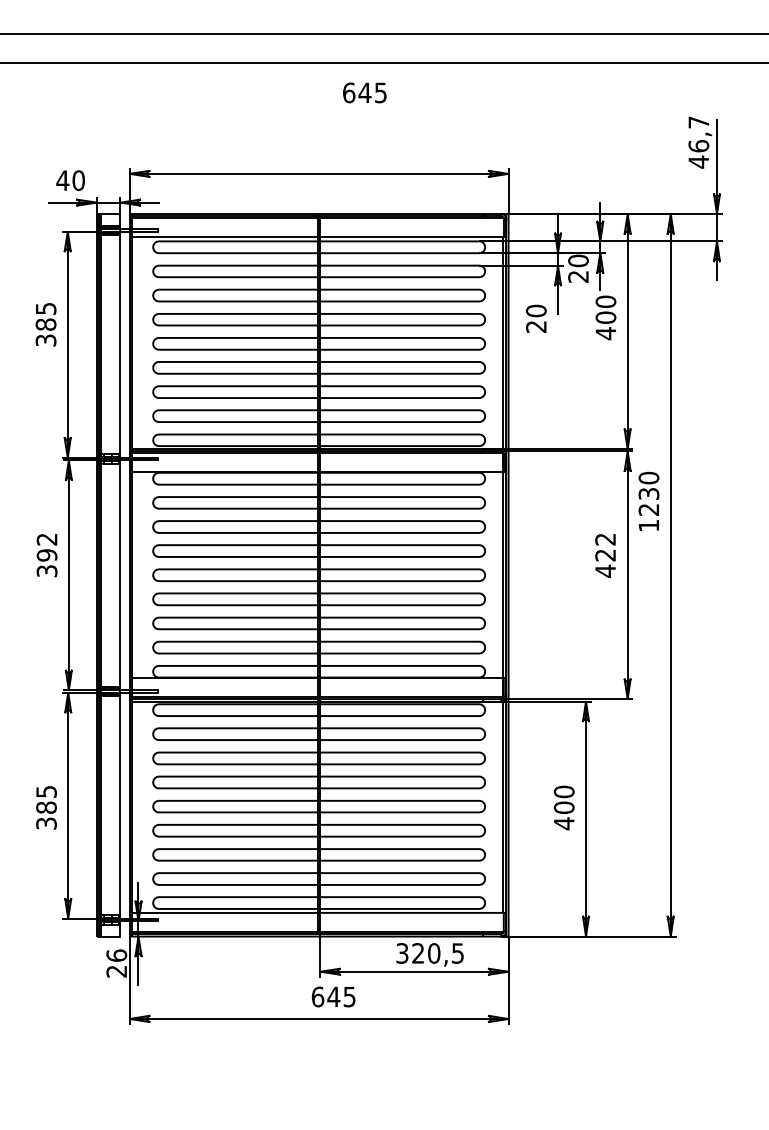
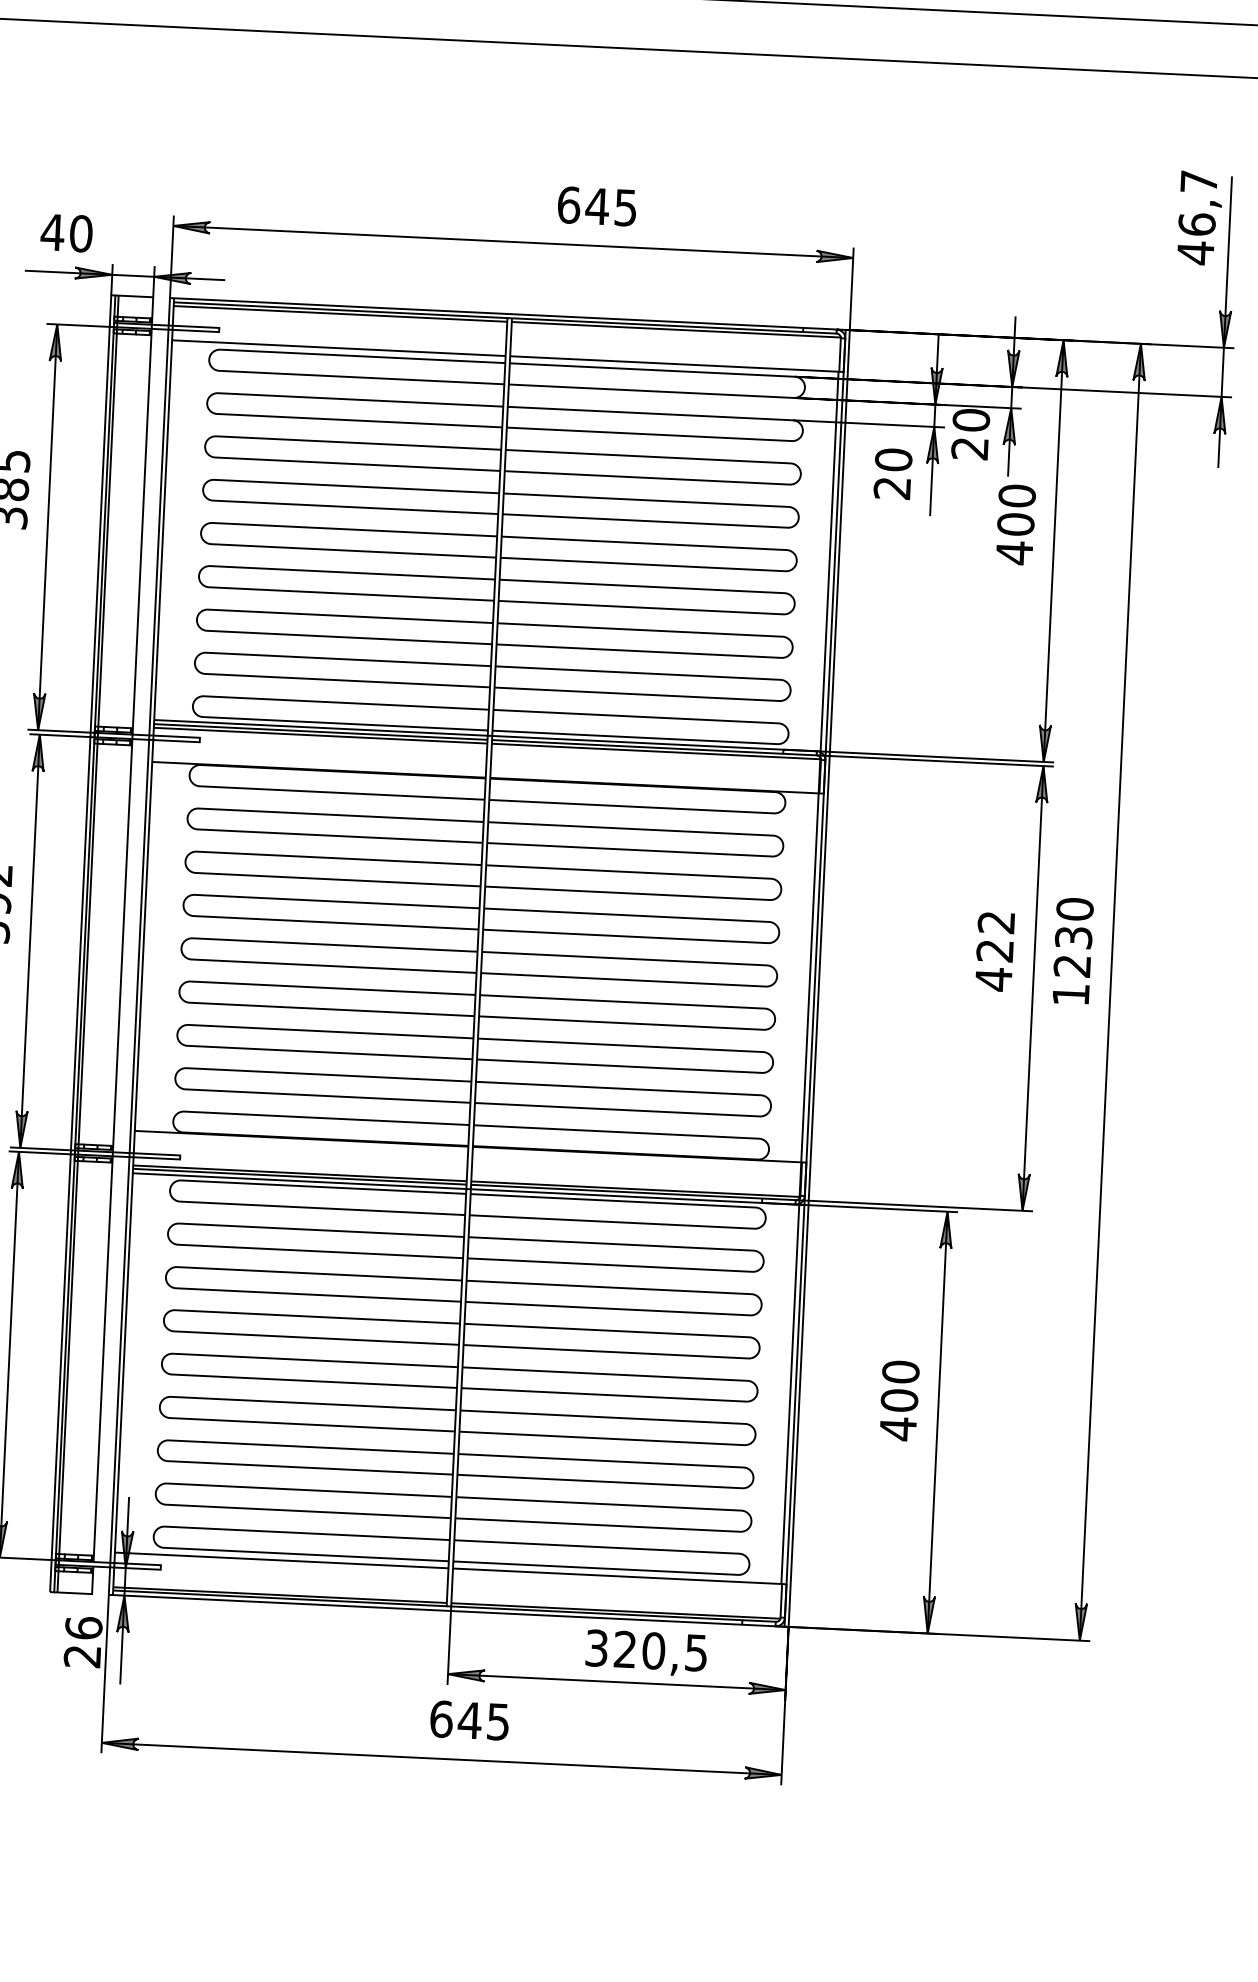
text: (364, 92) -> (596, 205), moved
text: (536, 318) -> (893, 473), moved
text: (648, 500) -> (1072, 949), moved

